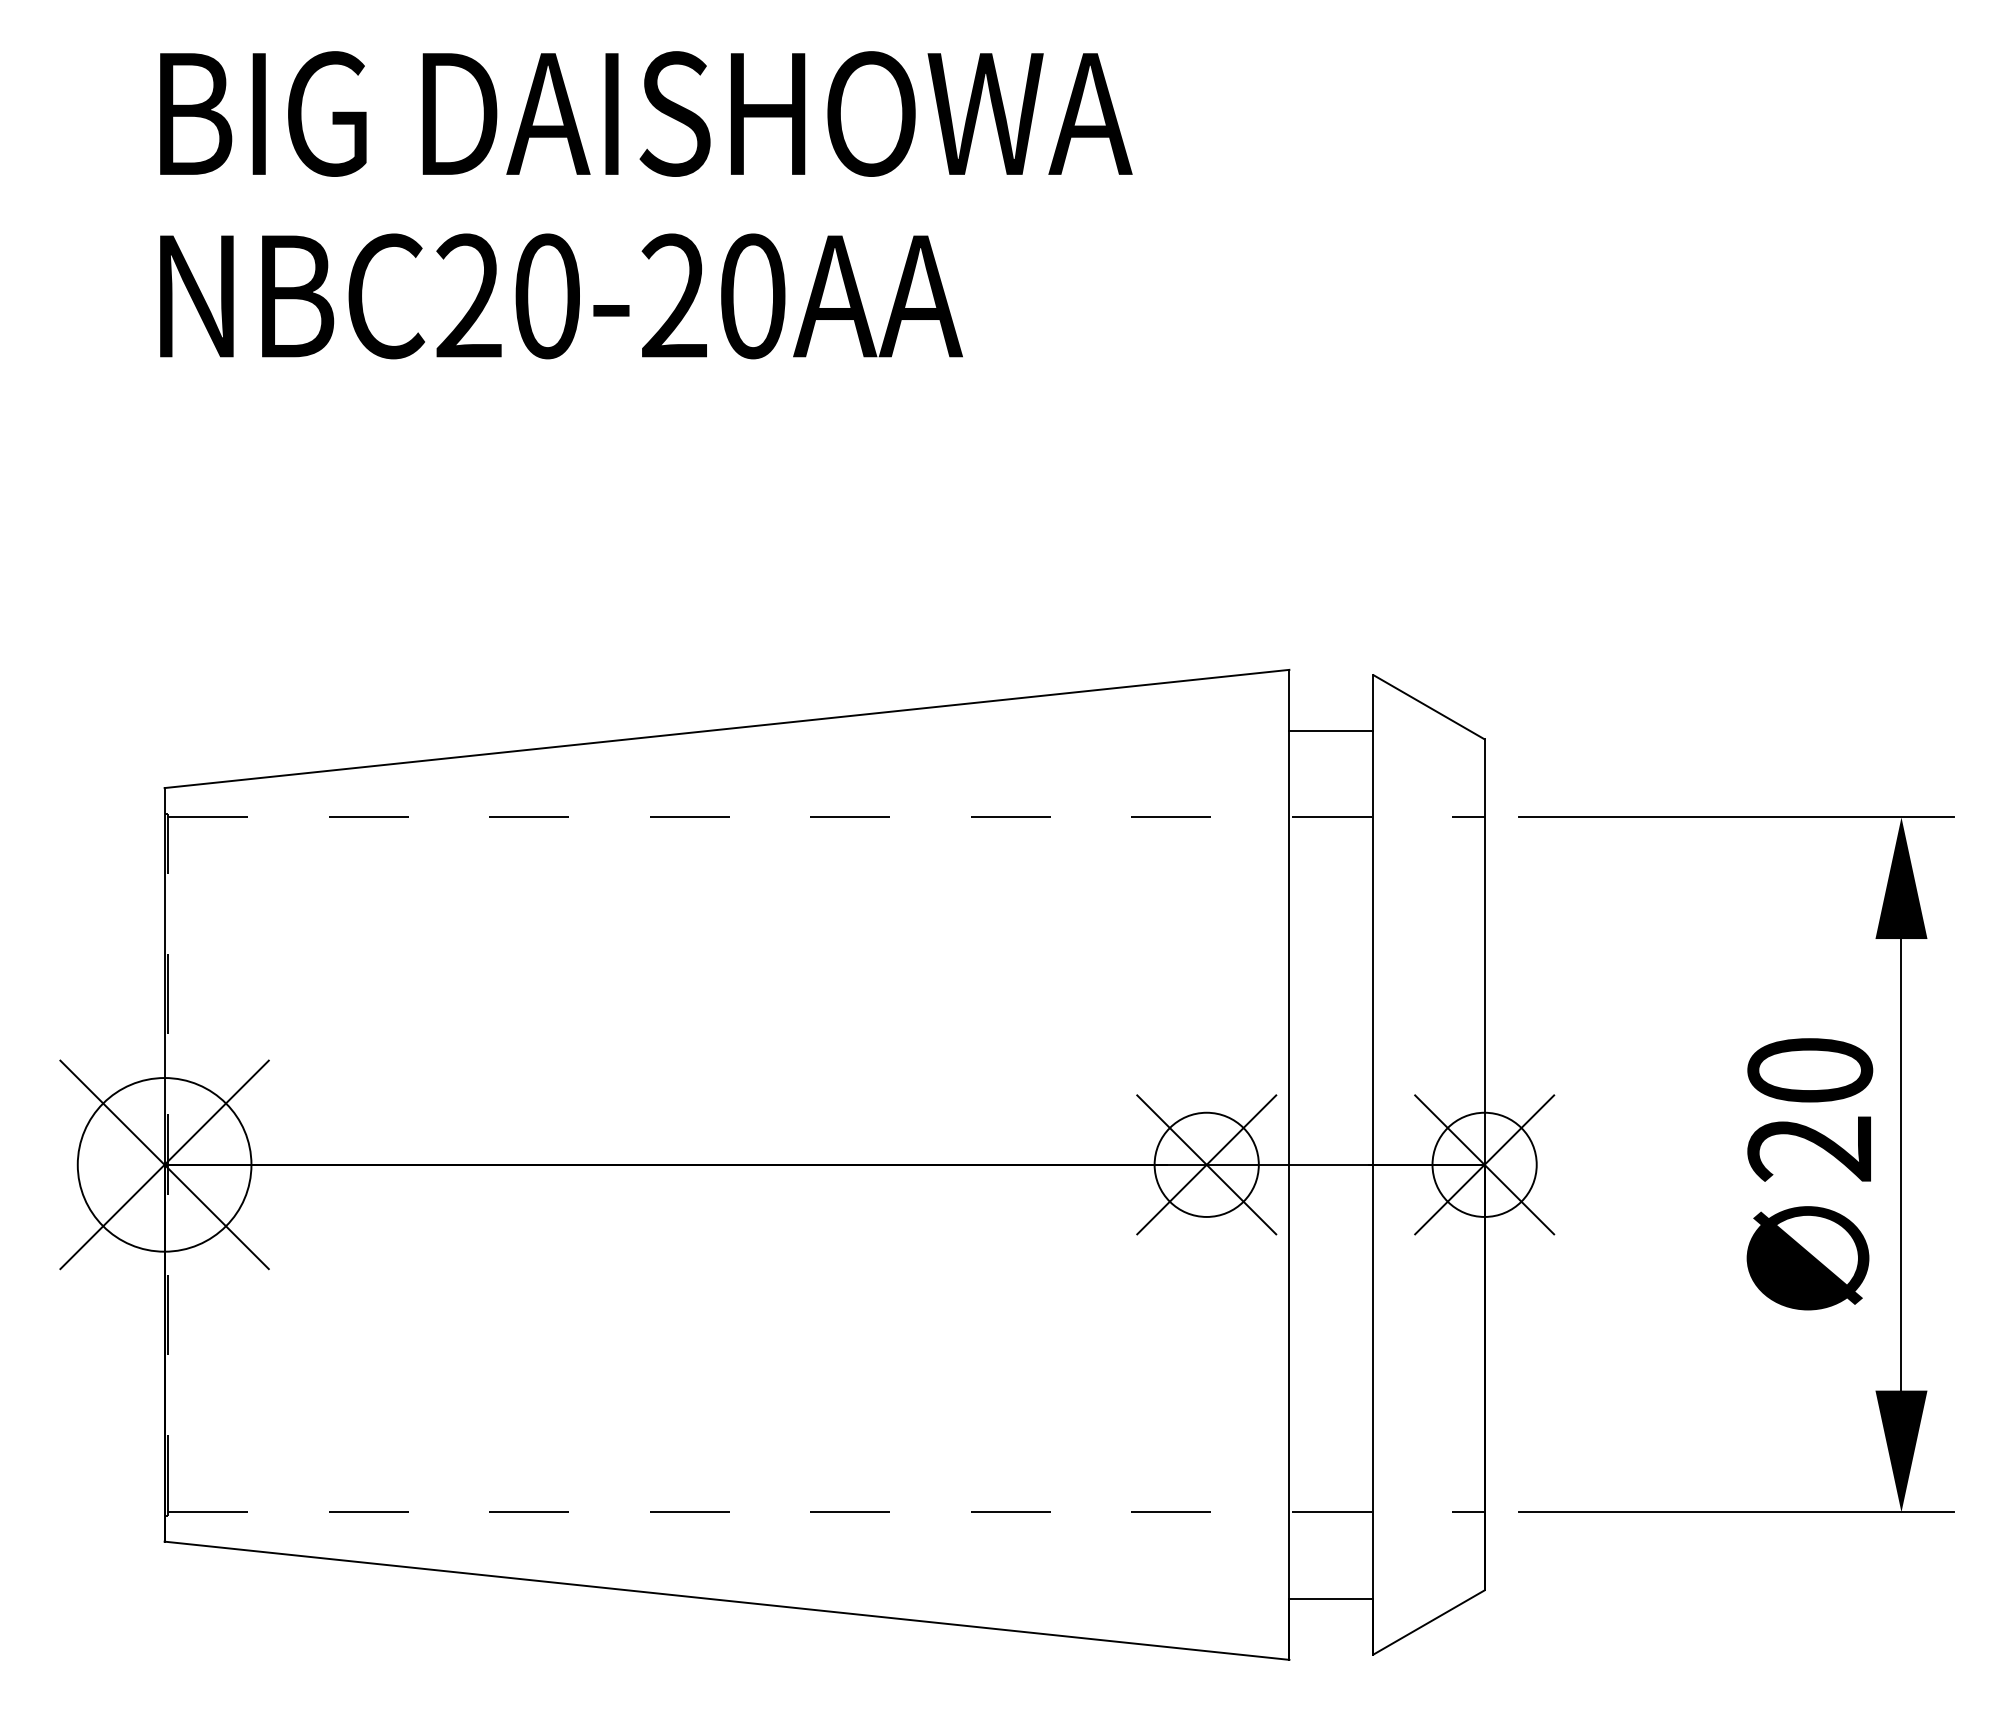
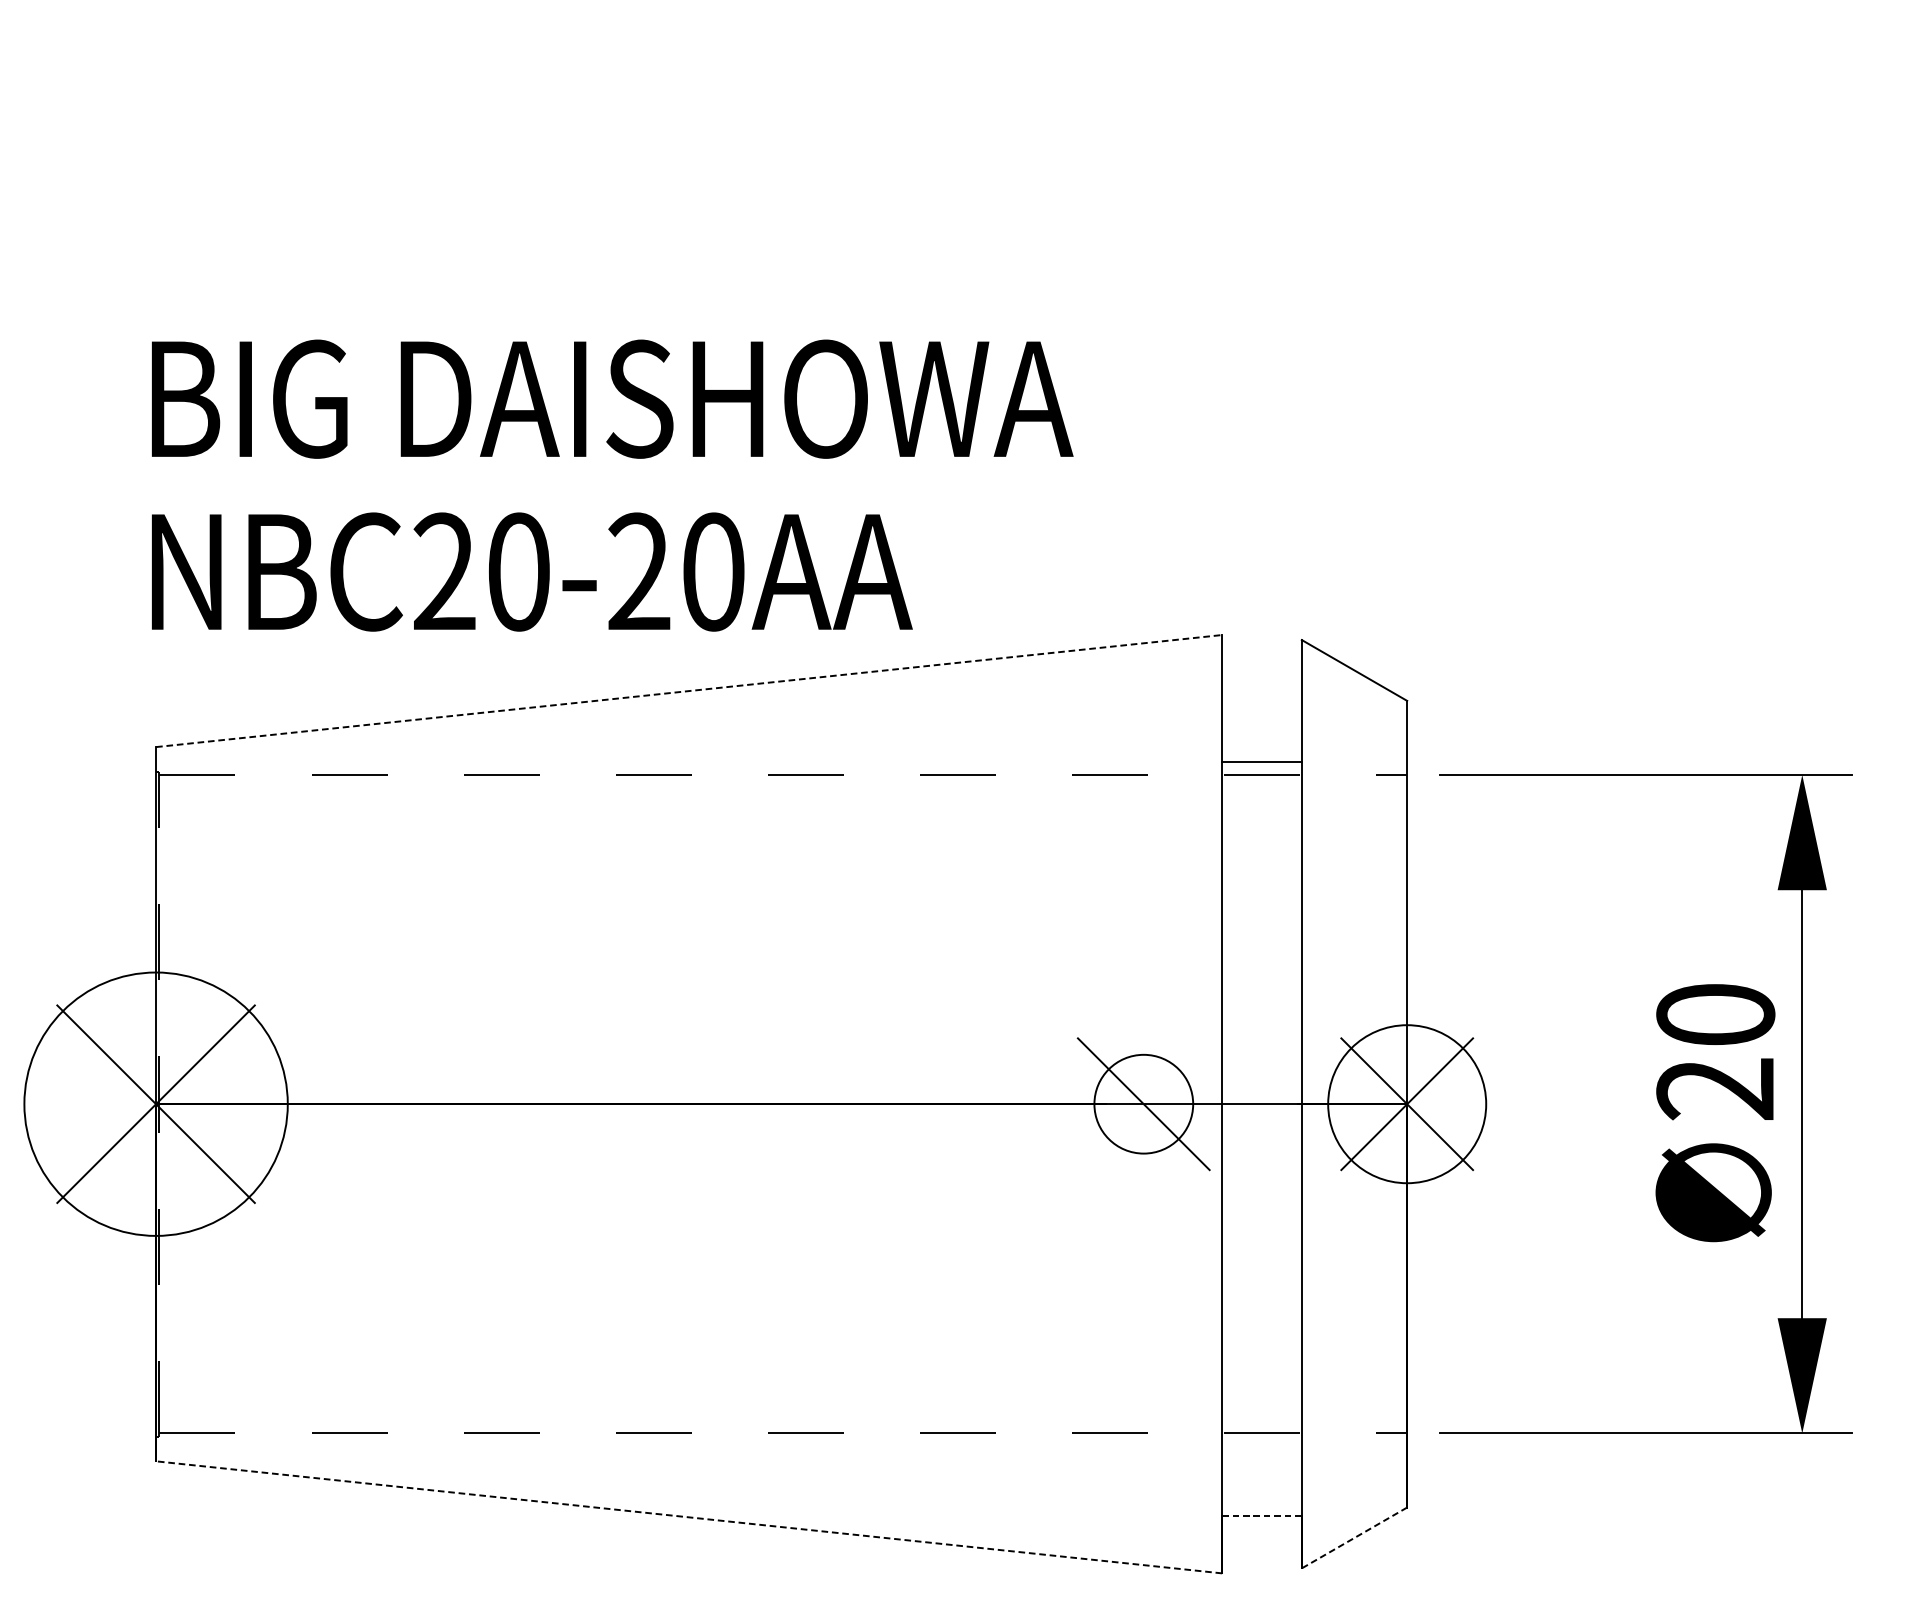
text: (646, 205) -> (612, 485), moved
line: (727, 728) -> (689, 690), solid -> dashed
line: (1331, 730) -> (1262, 761), moved
circle: (164, 1164) -> (155, 1103), size x1.6
line: (1206, 1164) -> (1143, 1103), removed
circle: (1484, 1164) -> (1407, 1103), size x1.6
line: (1331, 1599) -> (1262, 1516), solid -> dashed
line: (726, 1600) -> (688, 1517), solid -> dashed
line: (1428, 1622) -> (1353, 1537), solid -> dashed

